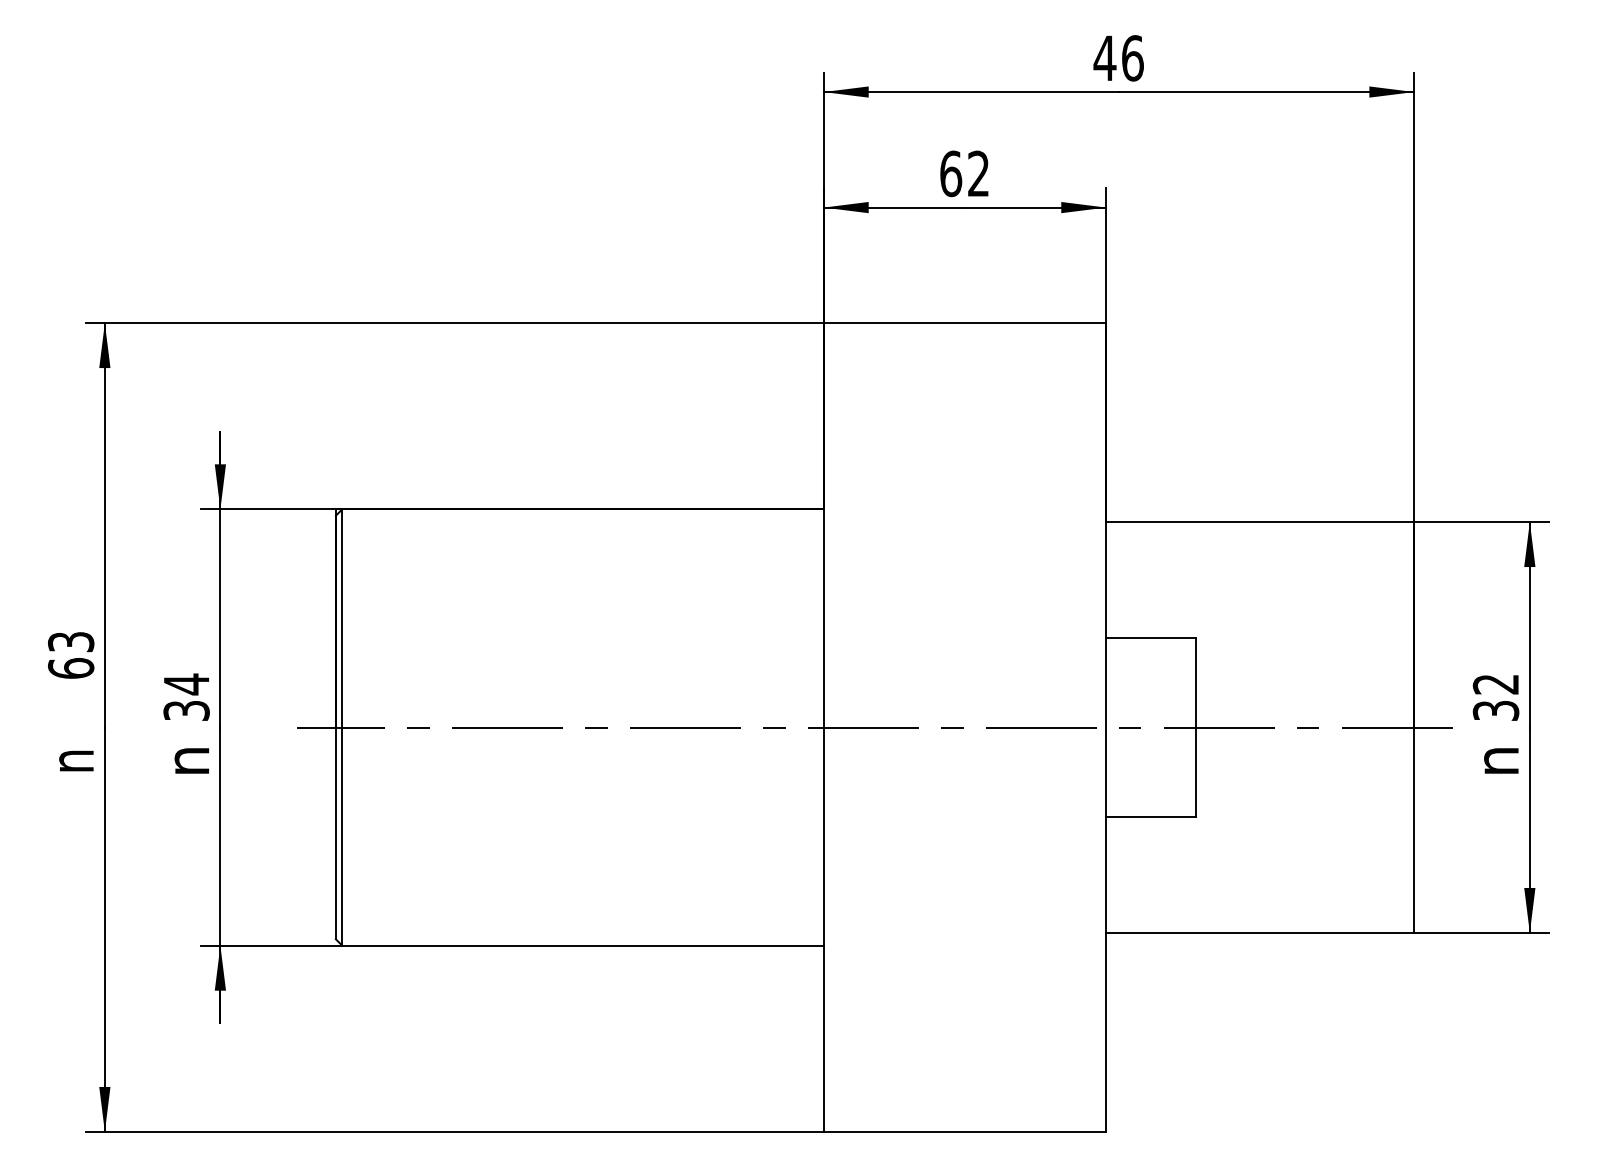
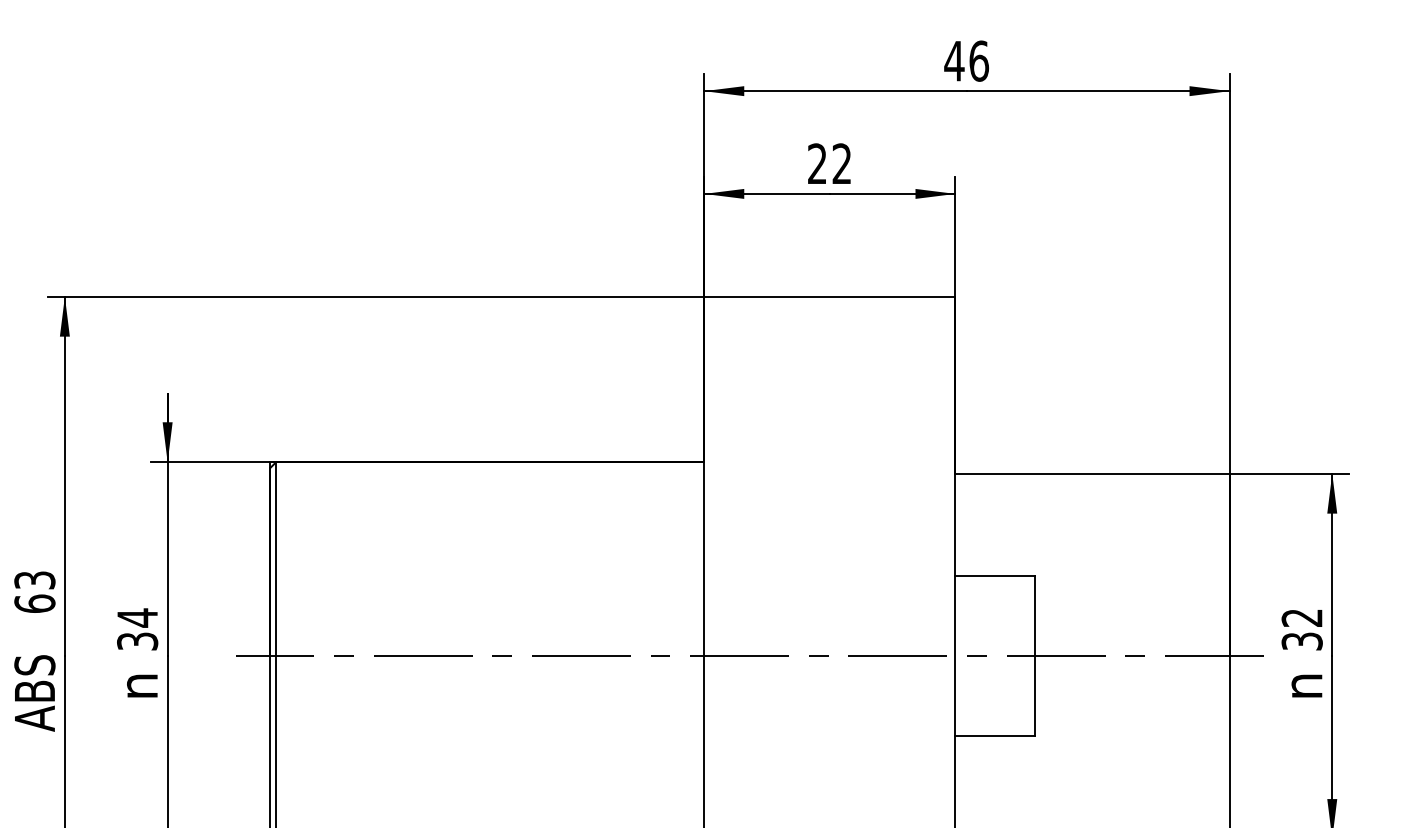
text: (951, 173) -> (817, 163), 62 -> 22
text: (71, 769) -> (35, 693), n -> ABS

